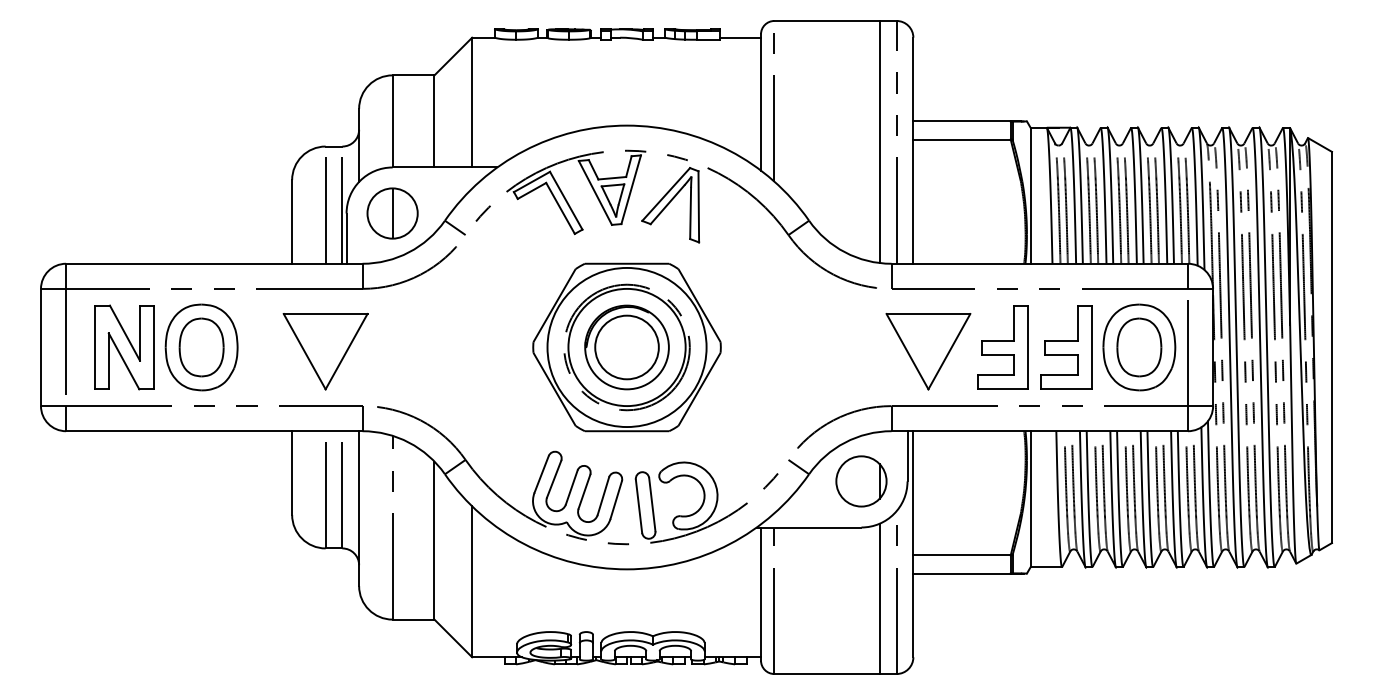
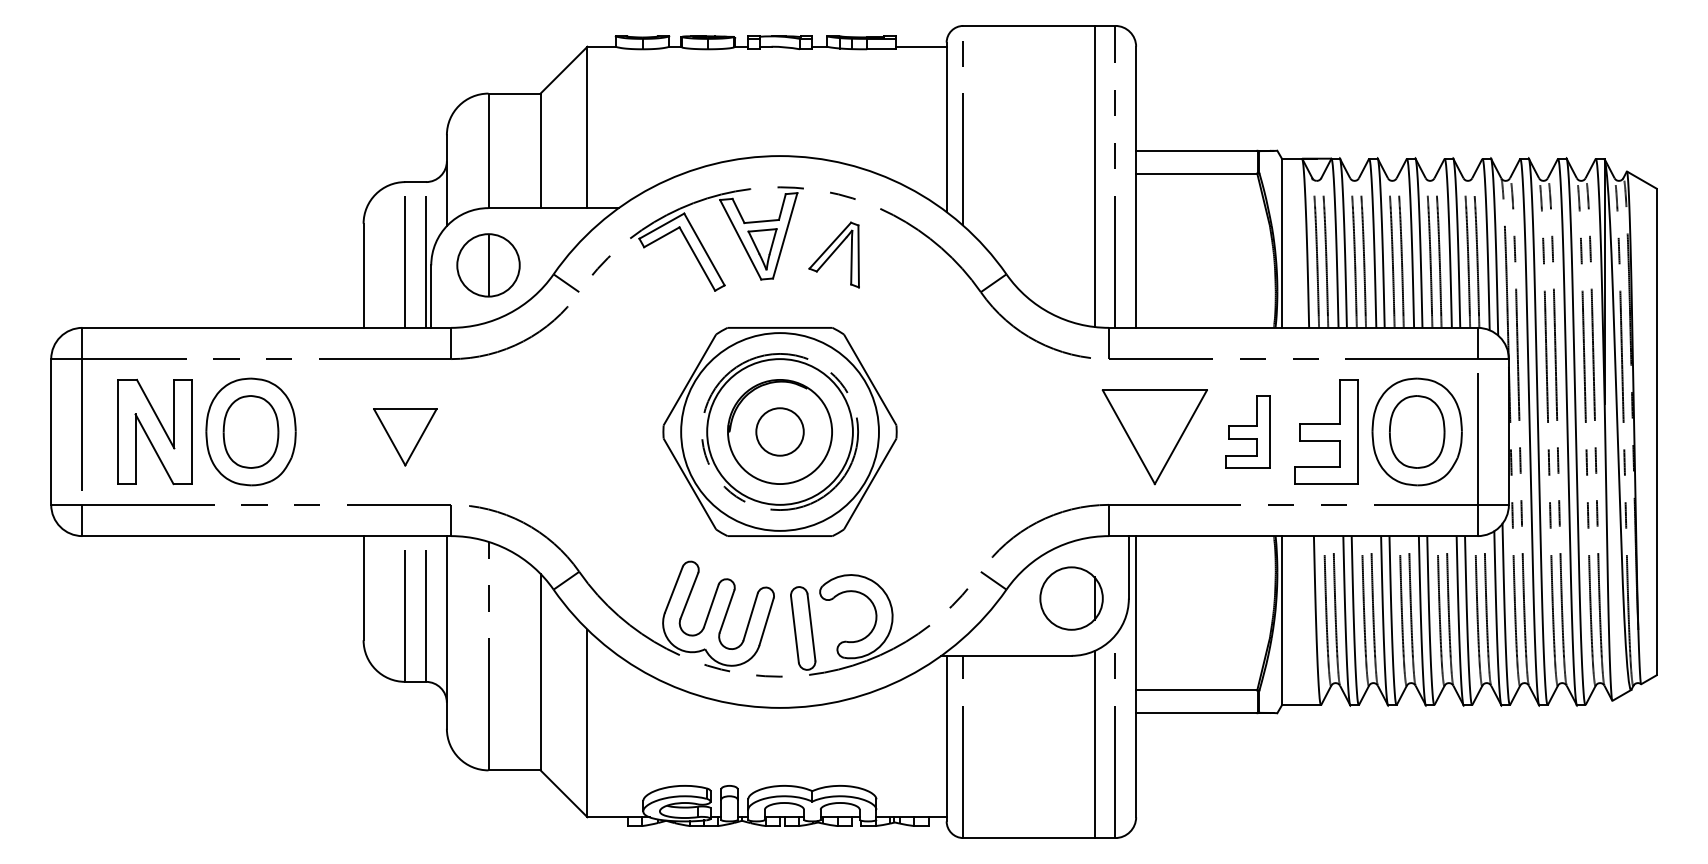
part: (670, 204) -> (833, 254), size x0.7
circle: (626, 347) -> (779, 431), size x0.6
part: (1002, 347) -> (1247, 431), size x0.7
part: (325, 351) -> (405, 437), size x0.6

